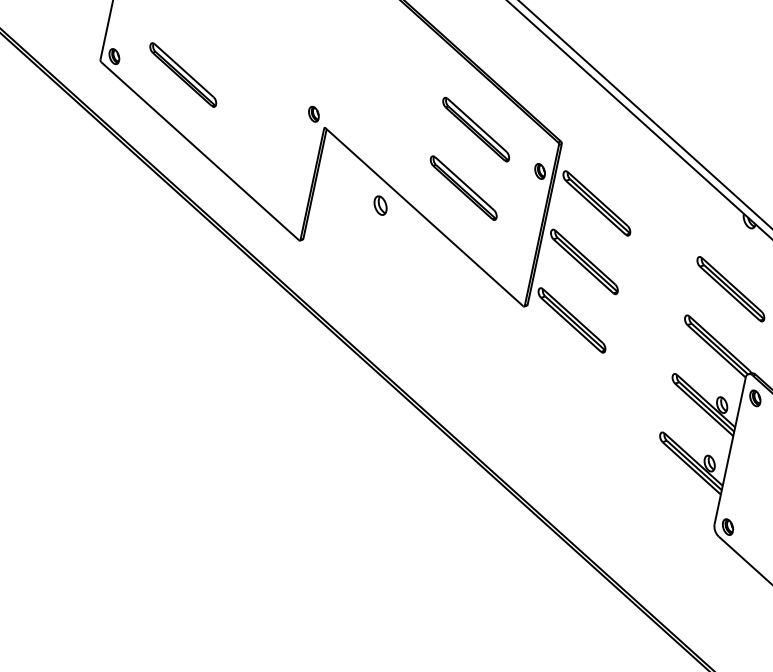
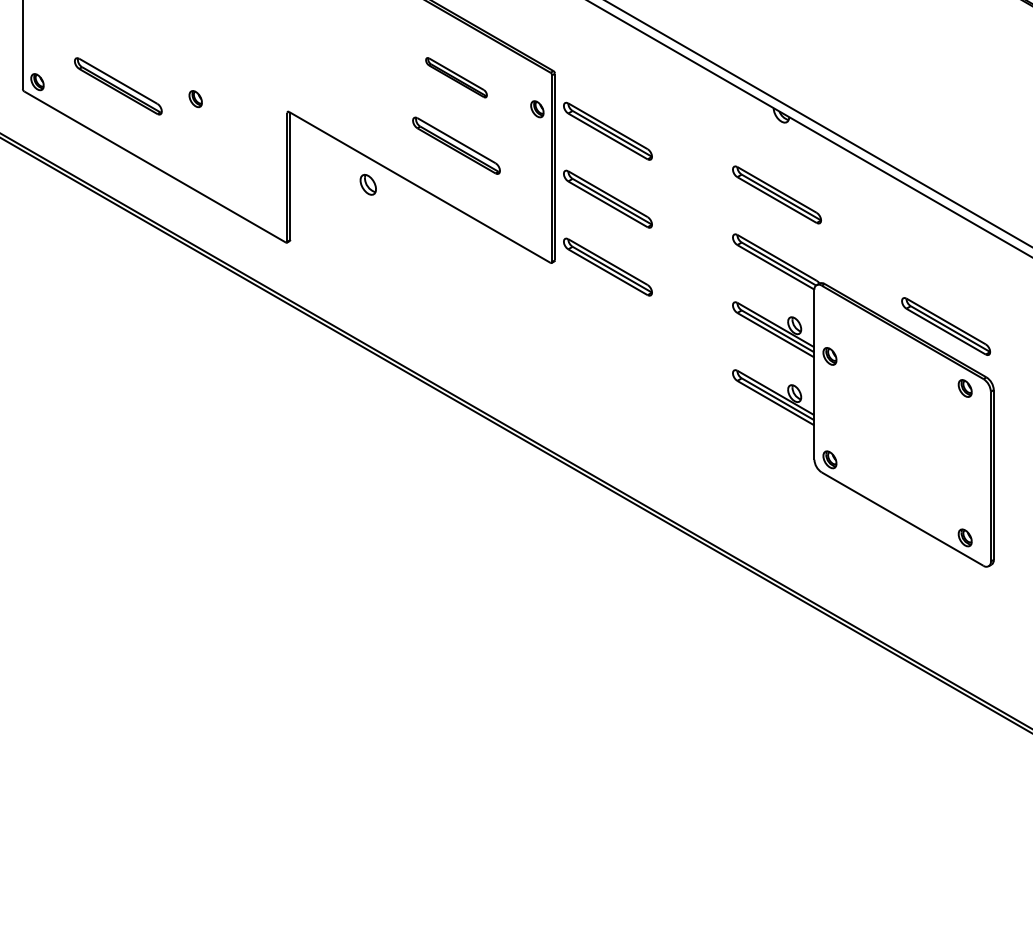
part: (313, 114) -> (195, 99), moved
part: (476, 129) -> (456, 77), size x0.7
part: (754, 398) -> (829, 356), moved

